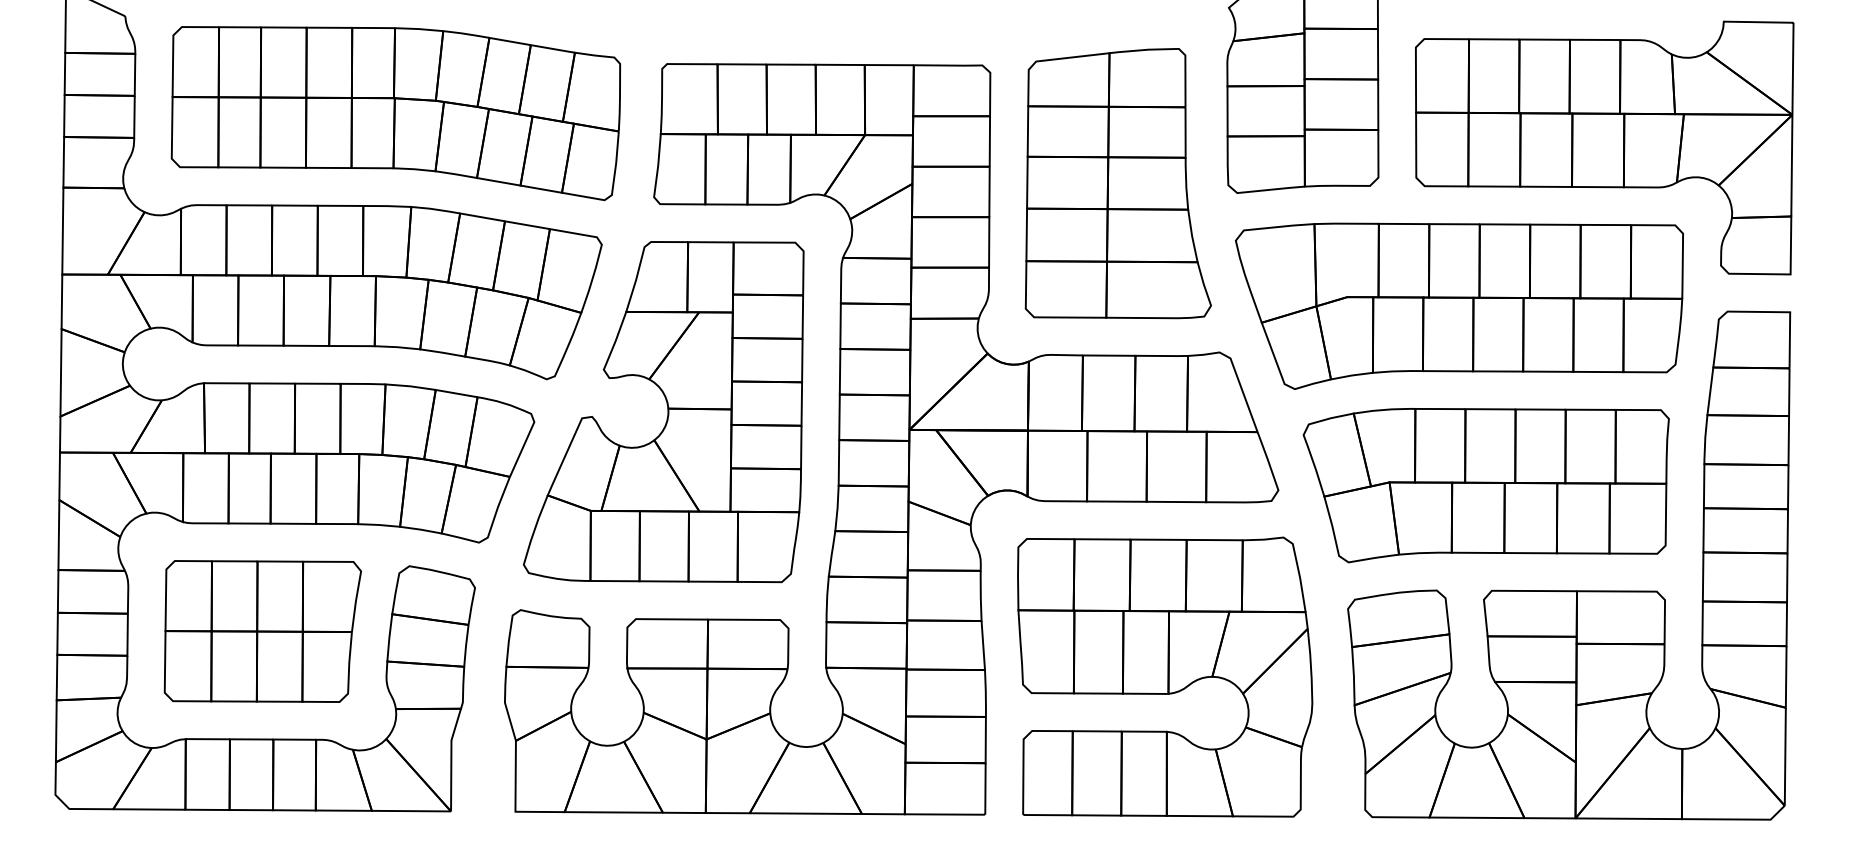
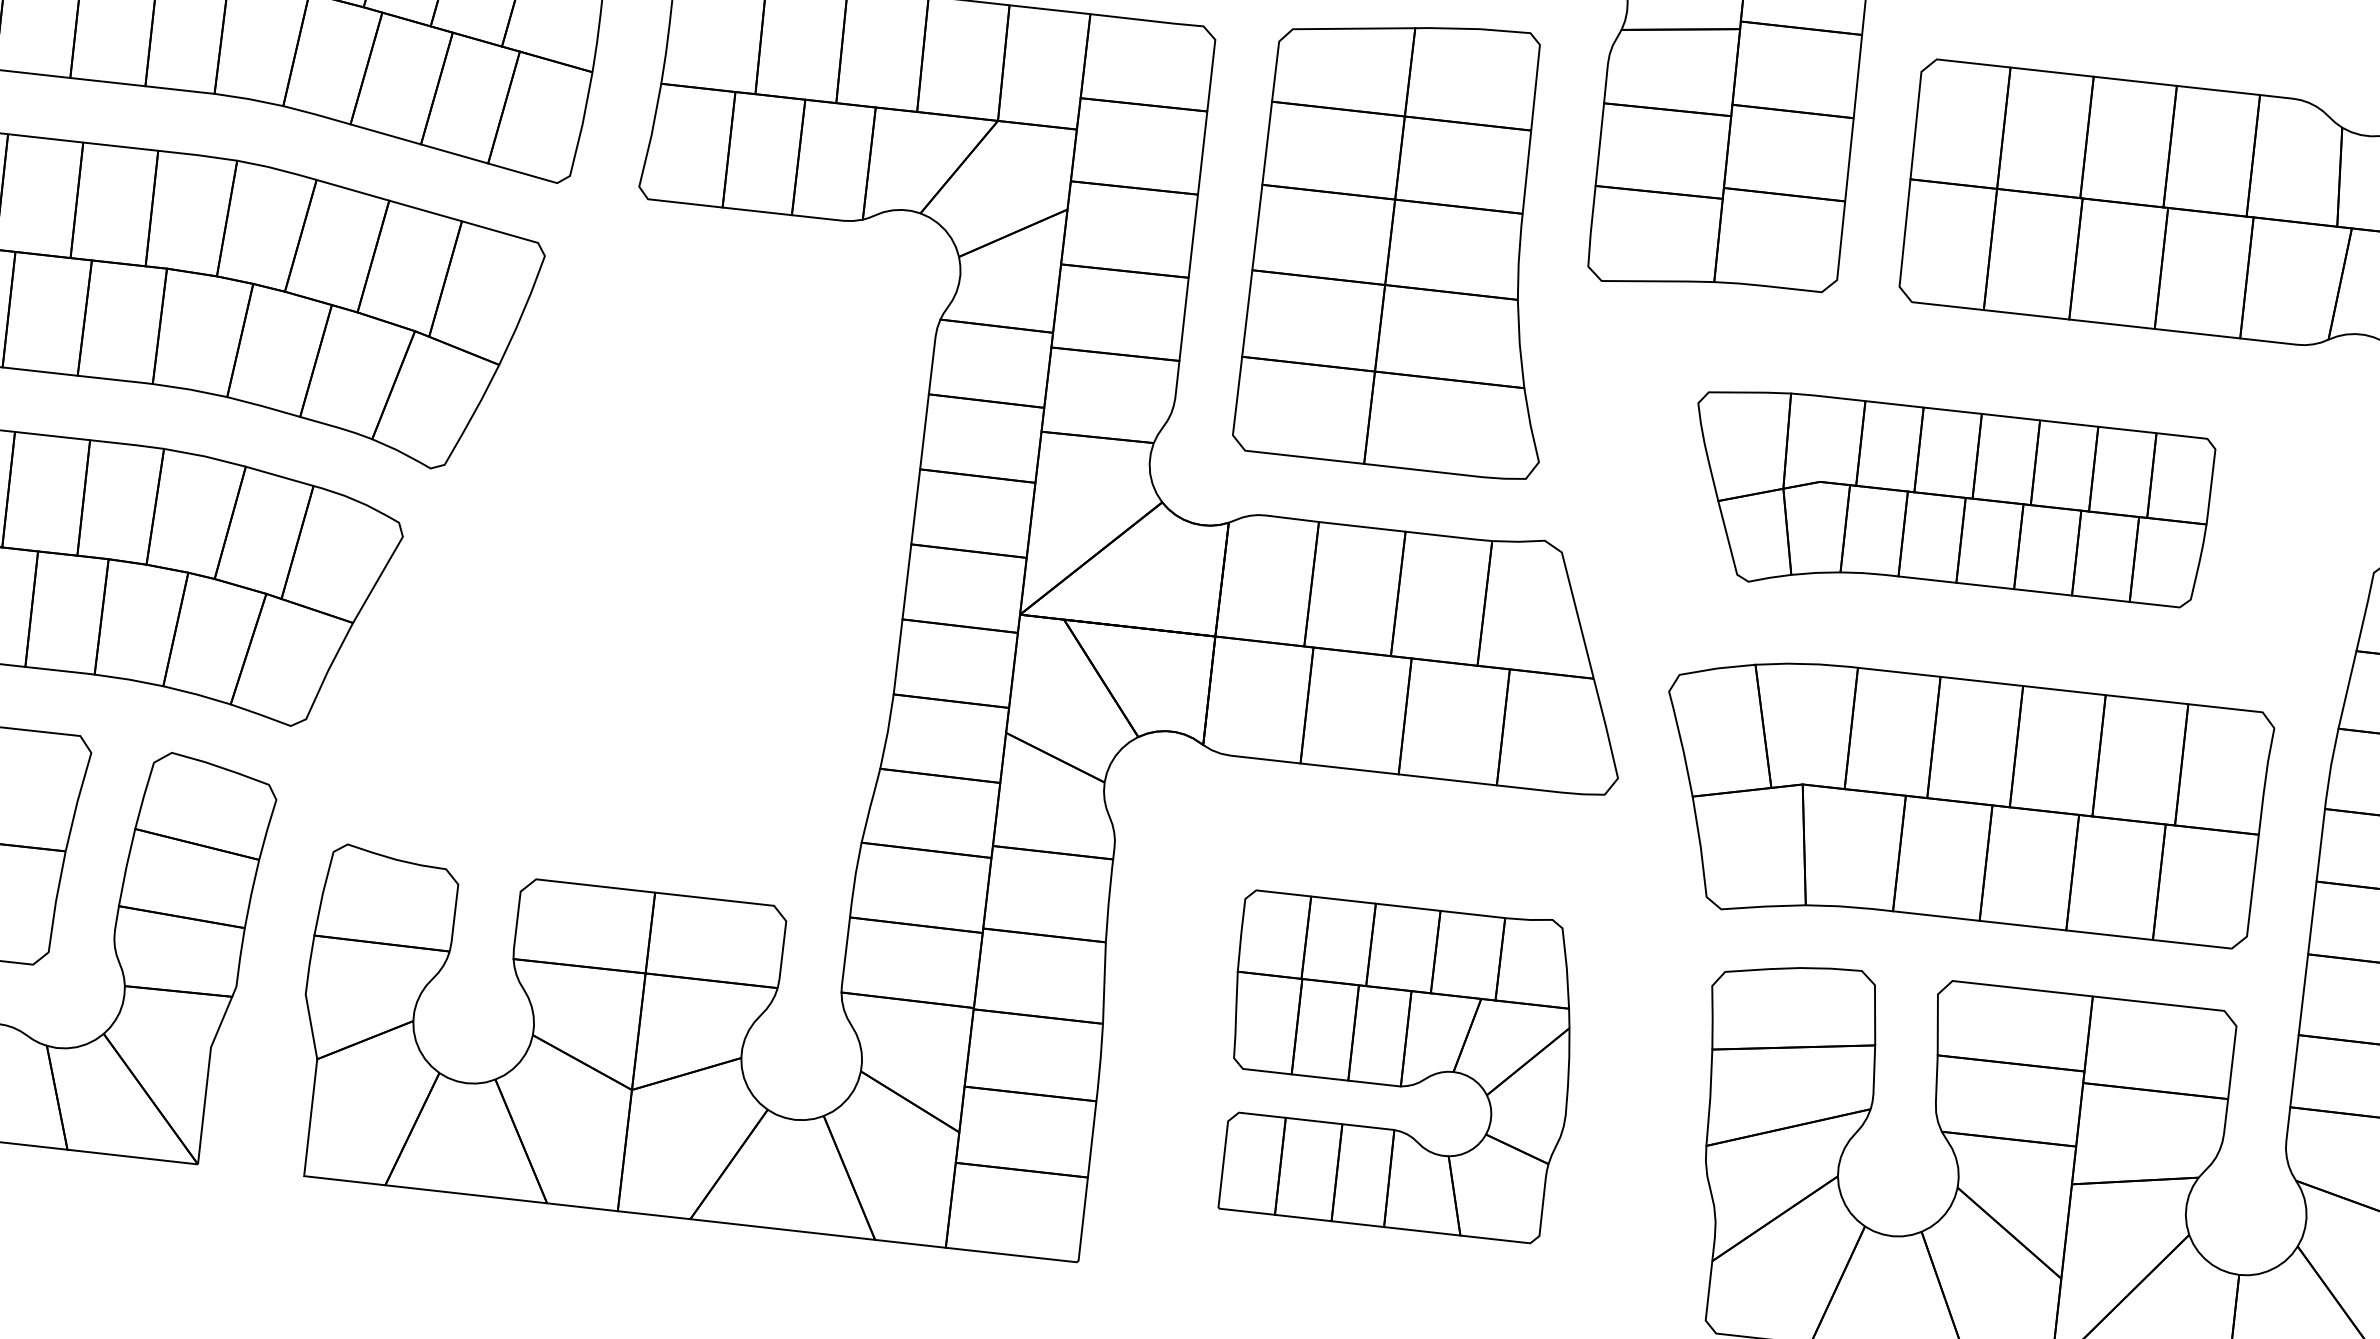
part: (1459, 305) -> (1948, 504), size x0.7
part: (663, 412) -> (617, 543), removed
part: (1165, 676) -> (1399, 1065), size x0.7

